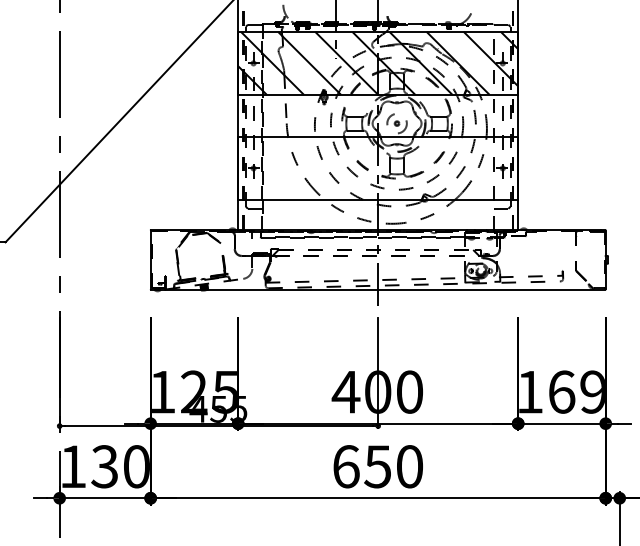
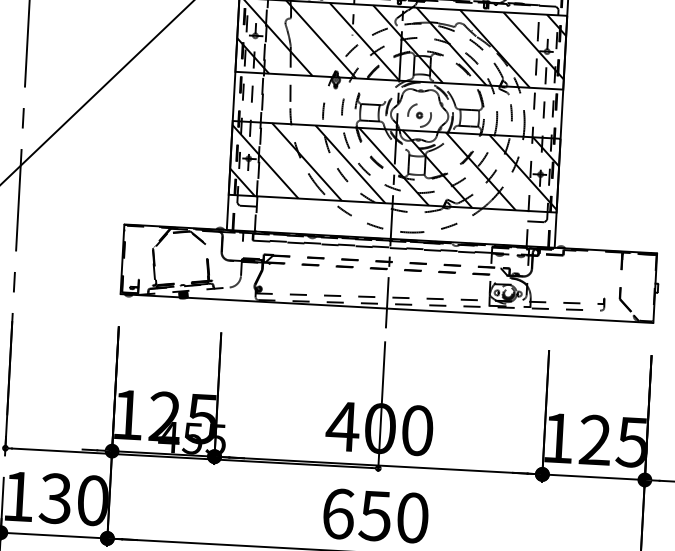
hatch: (378, 167) -> (395, 165), added
text: (576, 391) -> (612, 440), 169 -> 125

